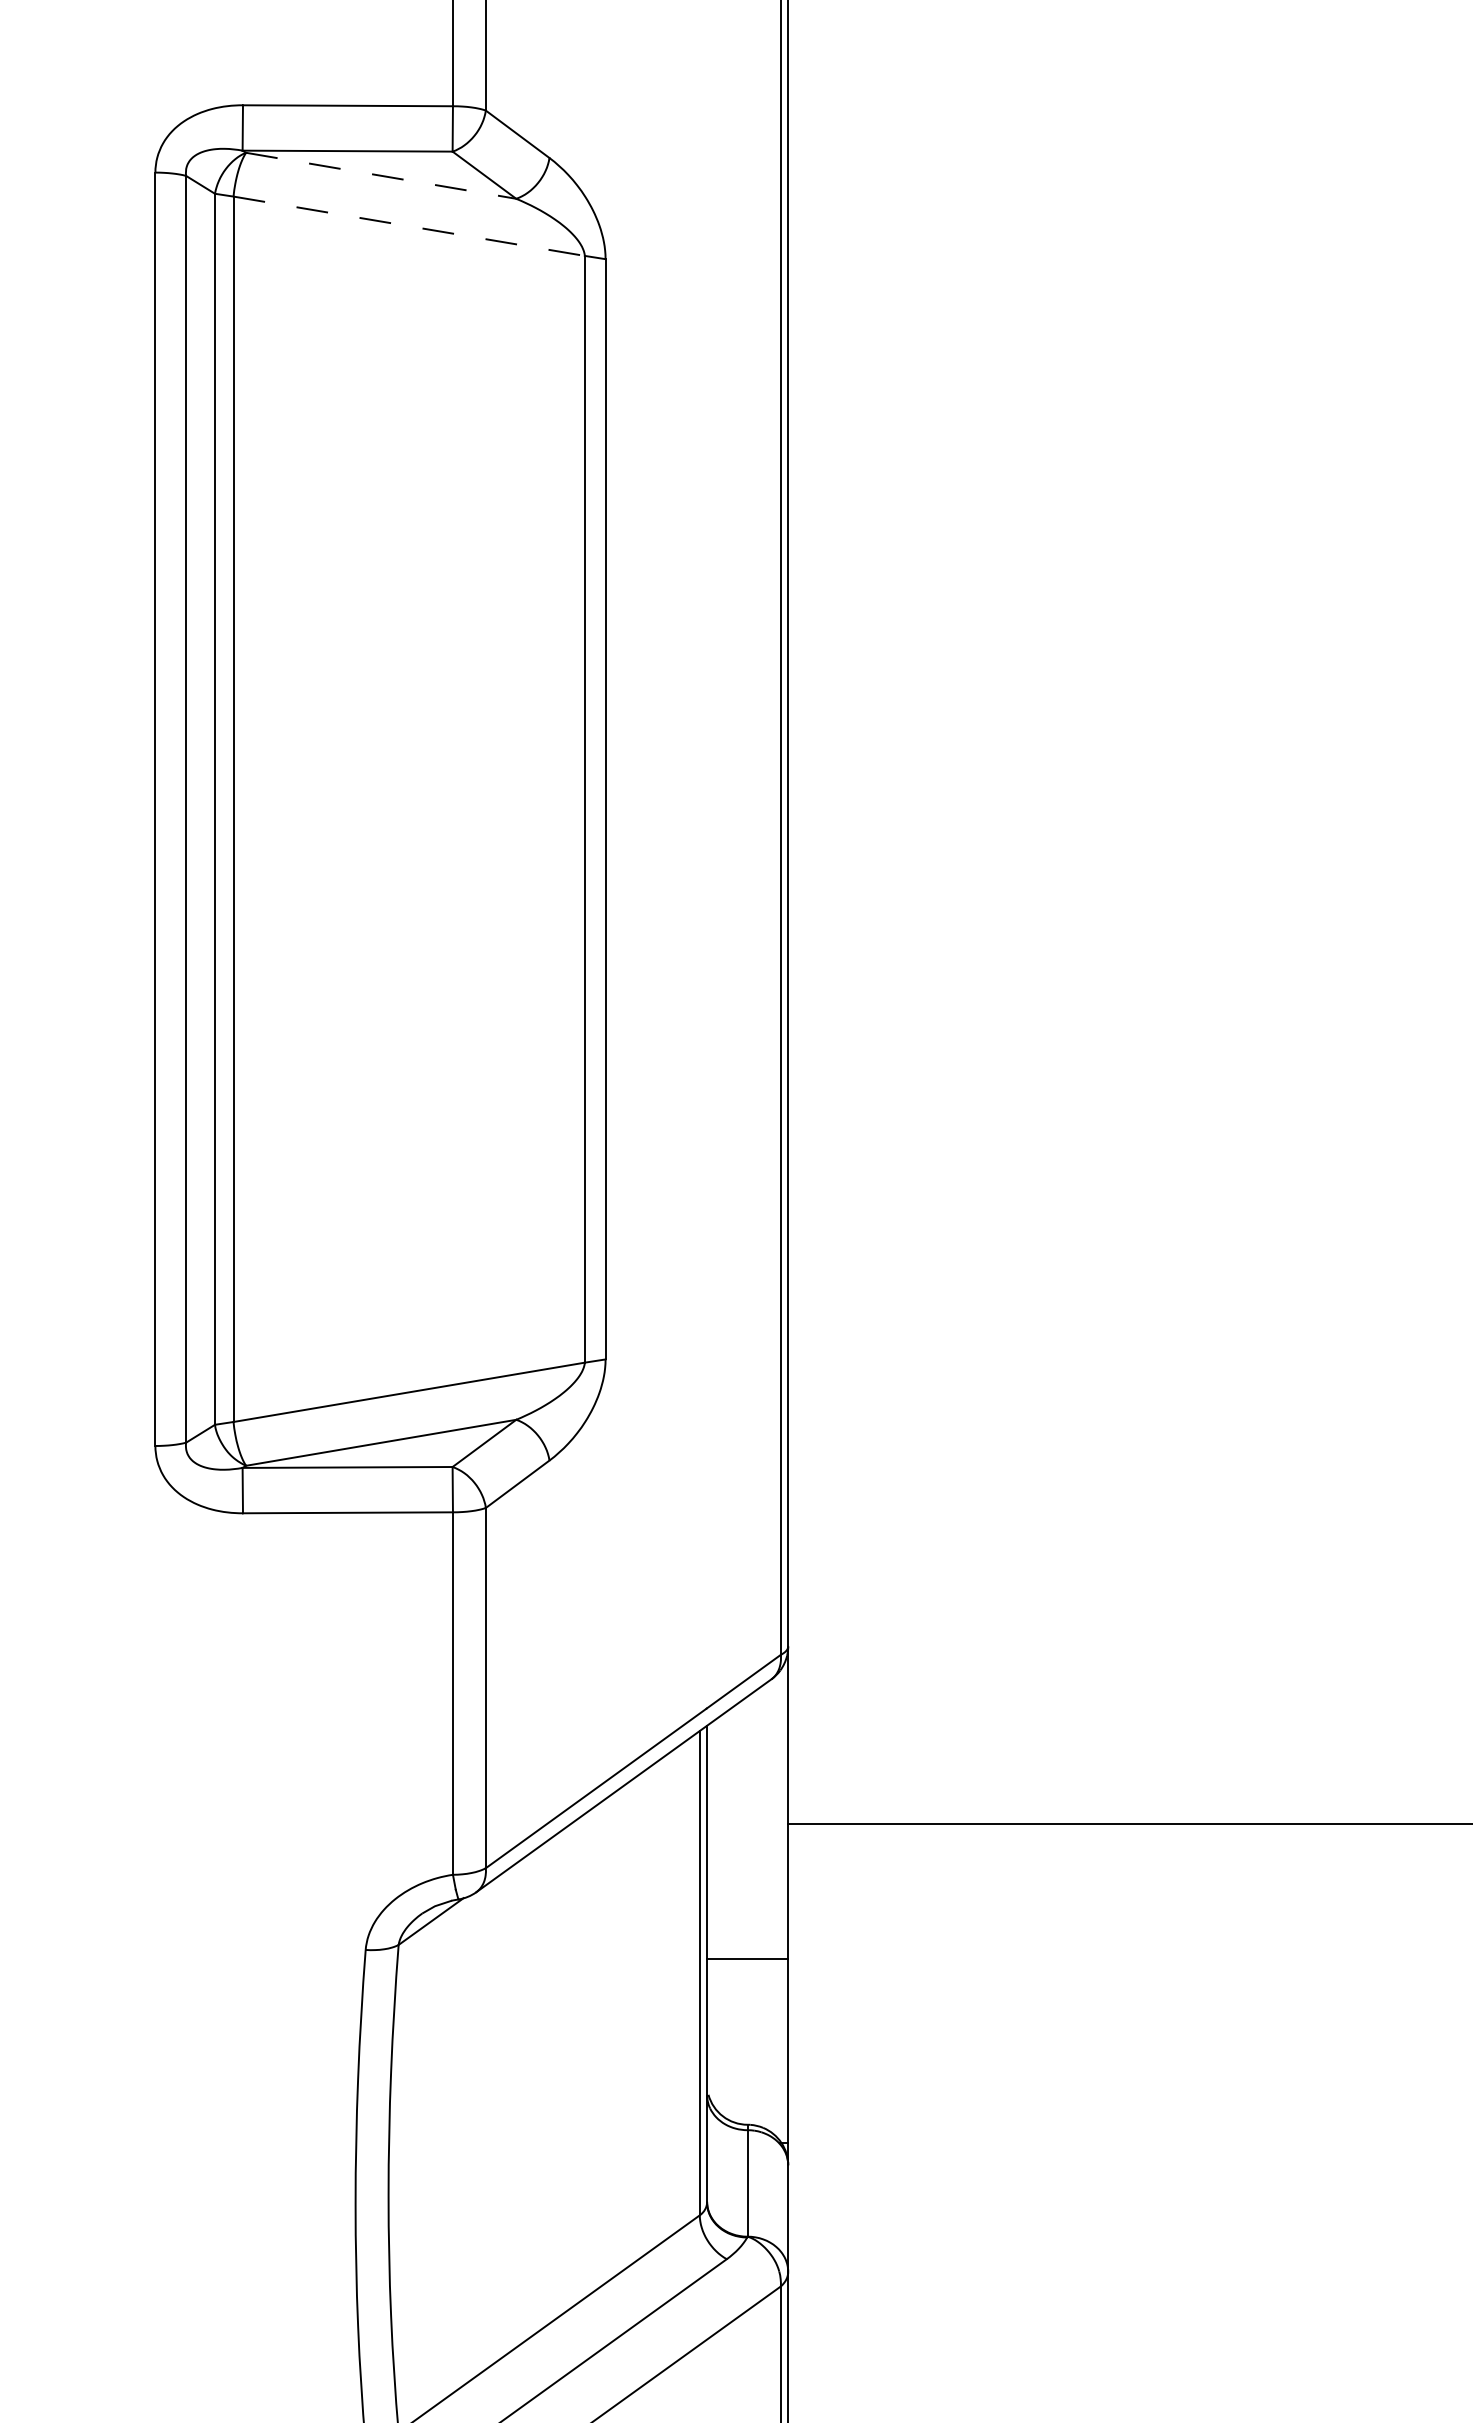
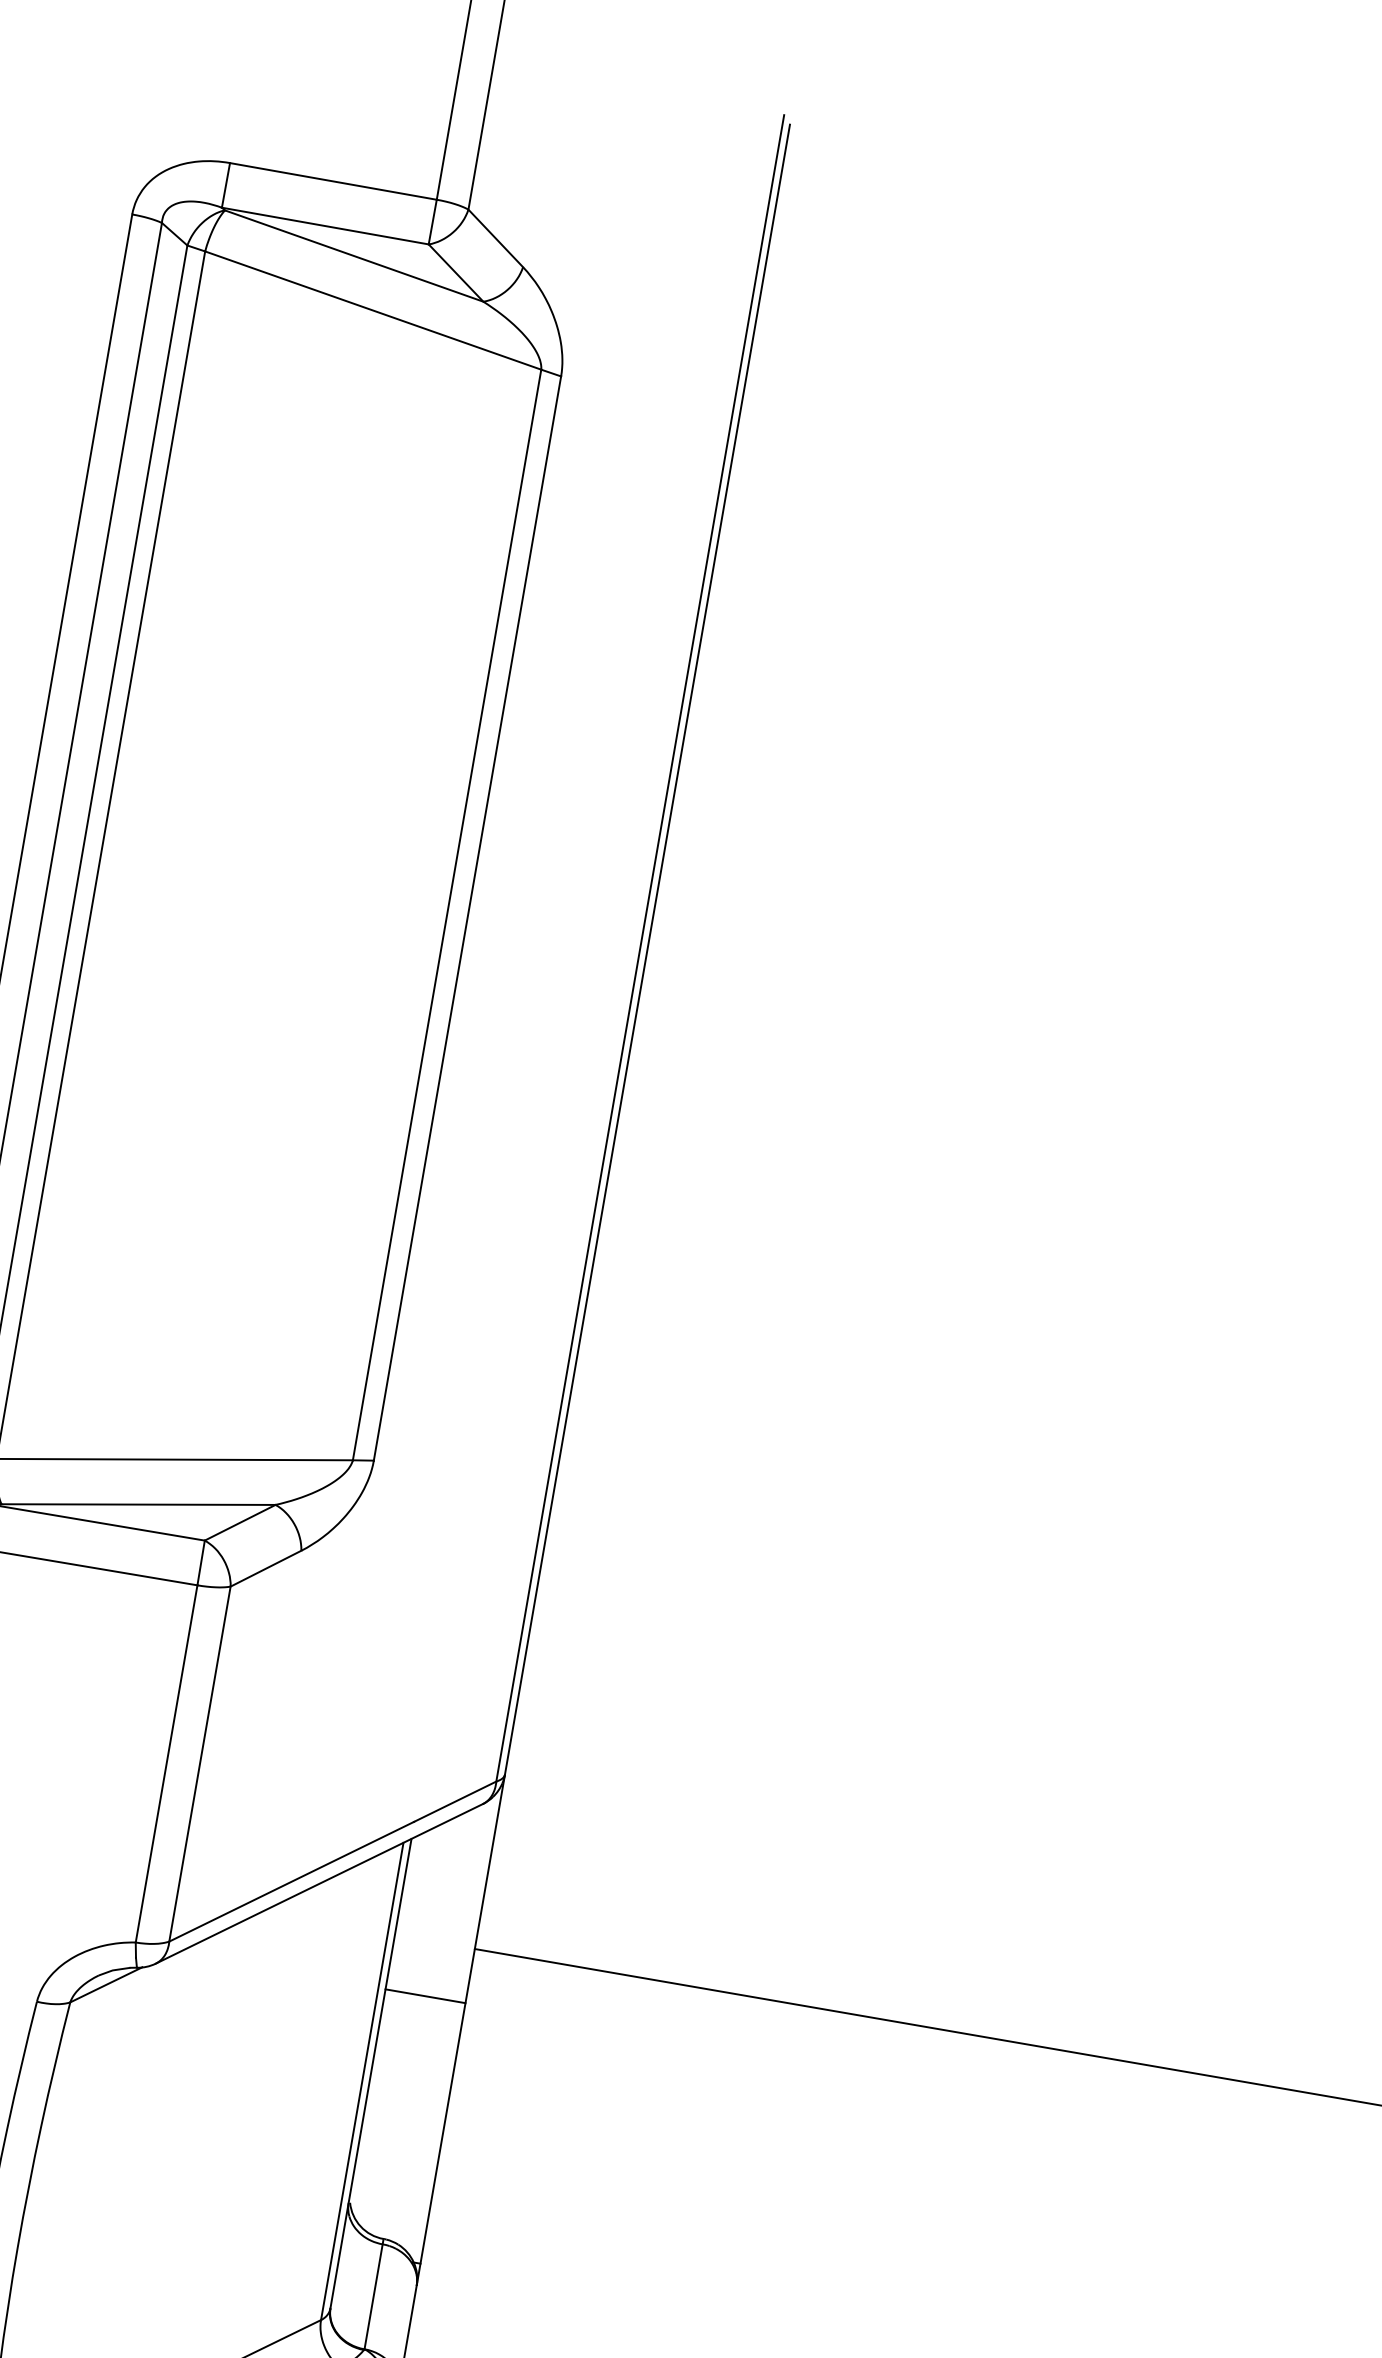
line: (381, 175) -> (354, 255), dashed -> solid
line: (409, 226) -> (373, 310), dashed -> solid
line: (747, 1959) -> (425, 1996), moved

